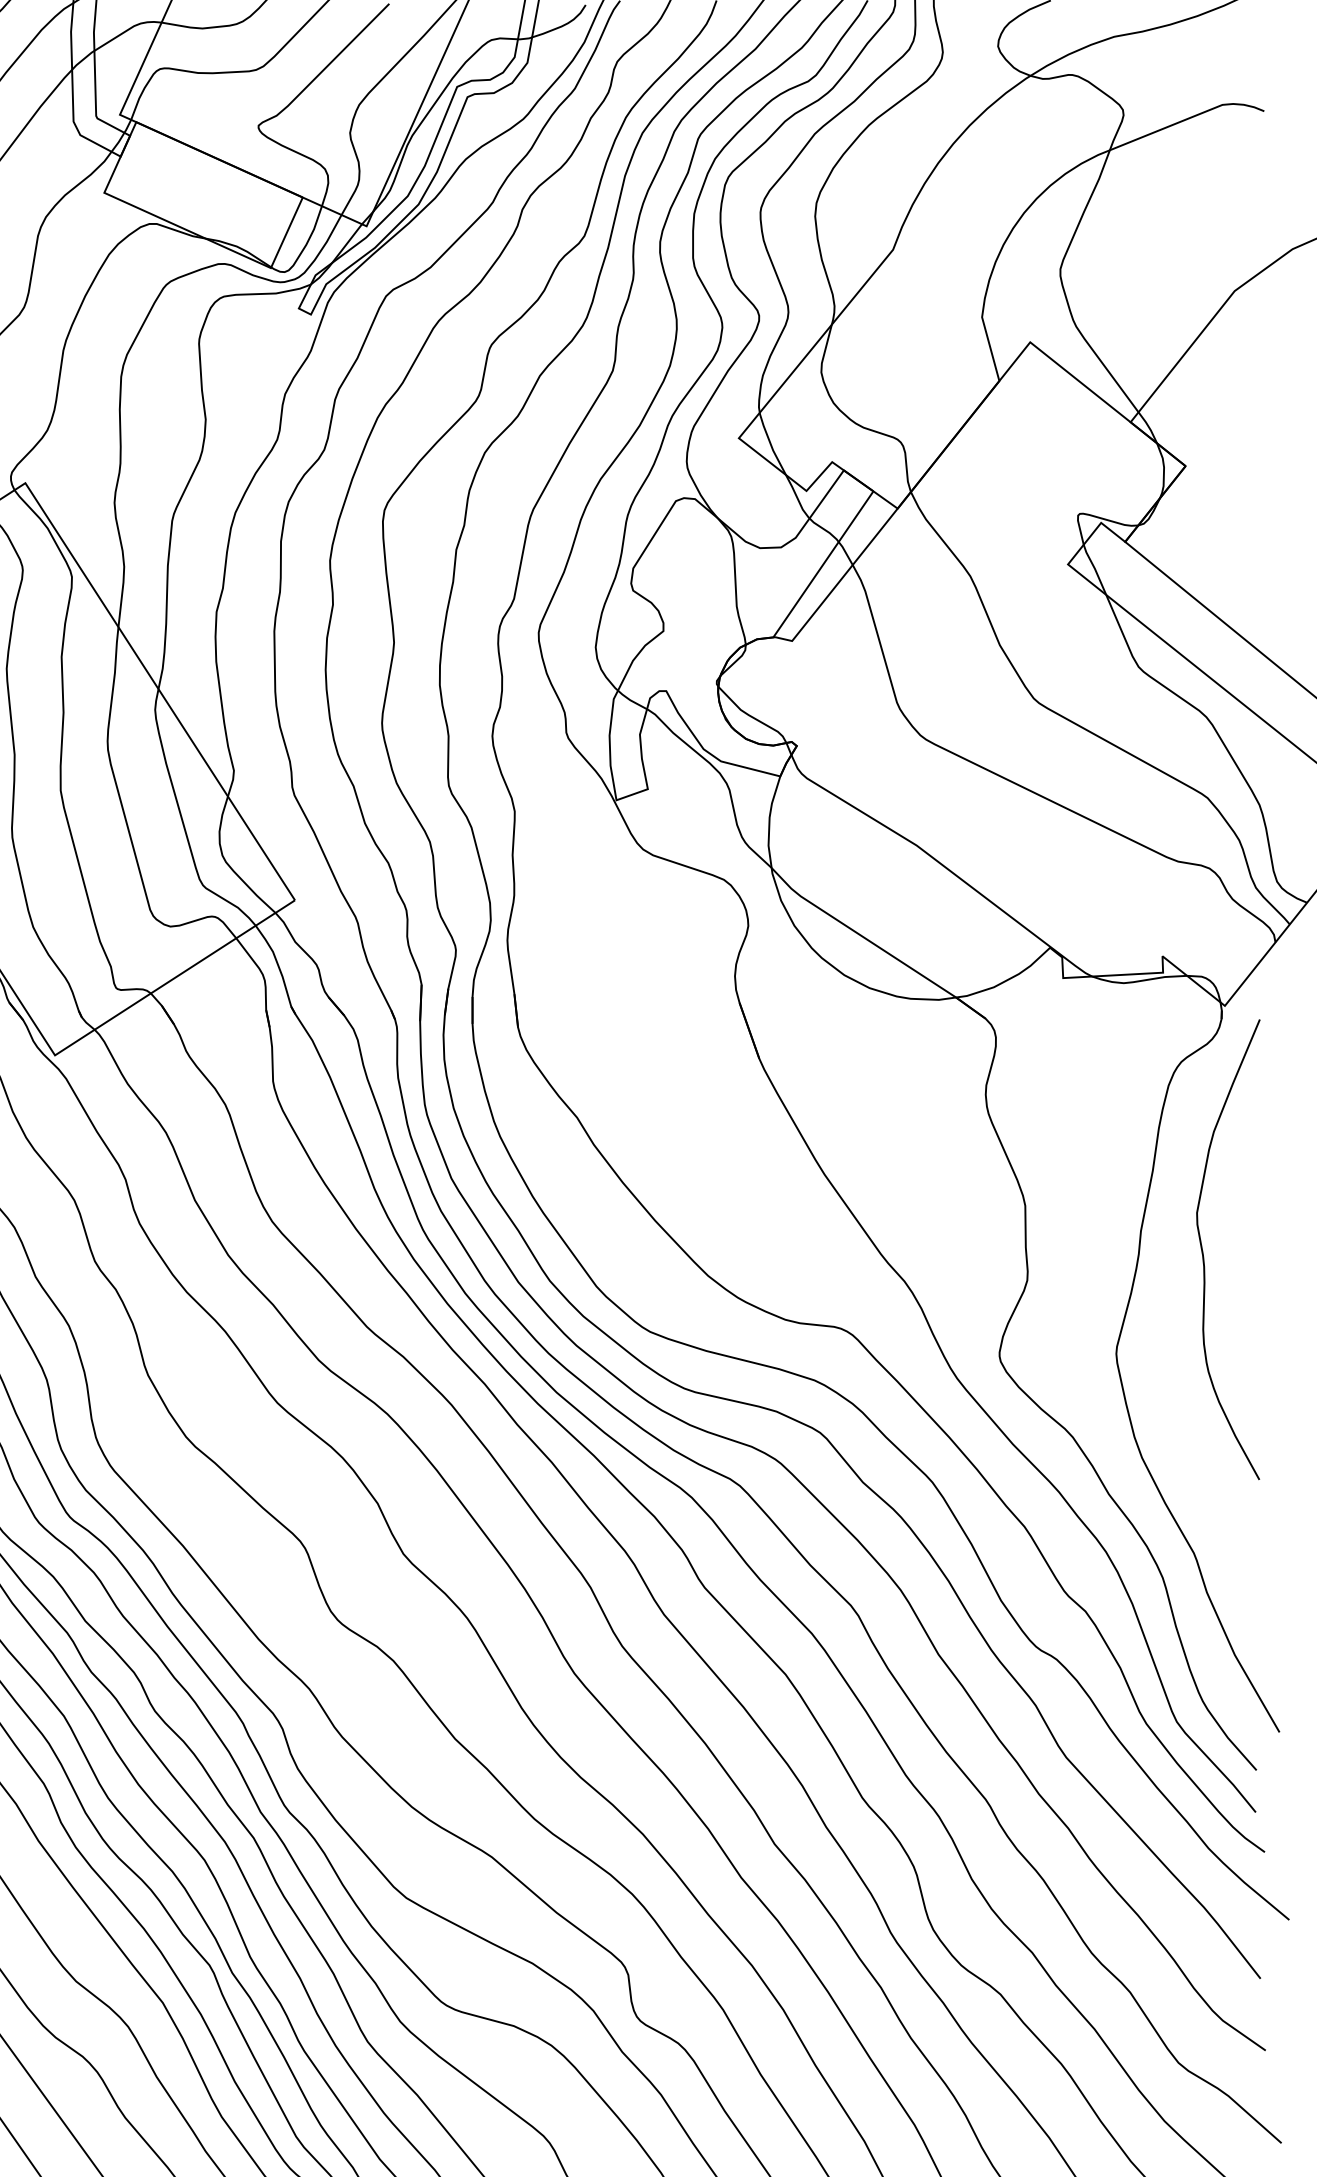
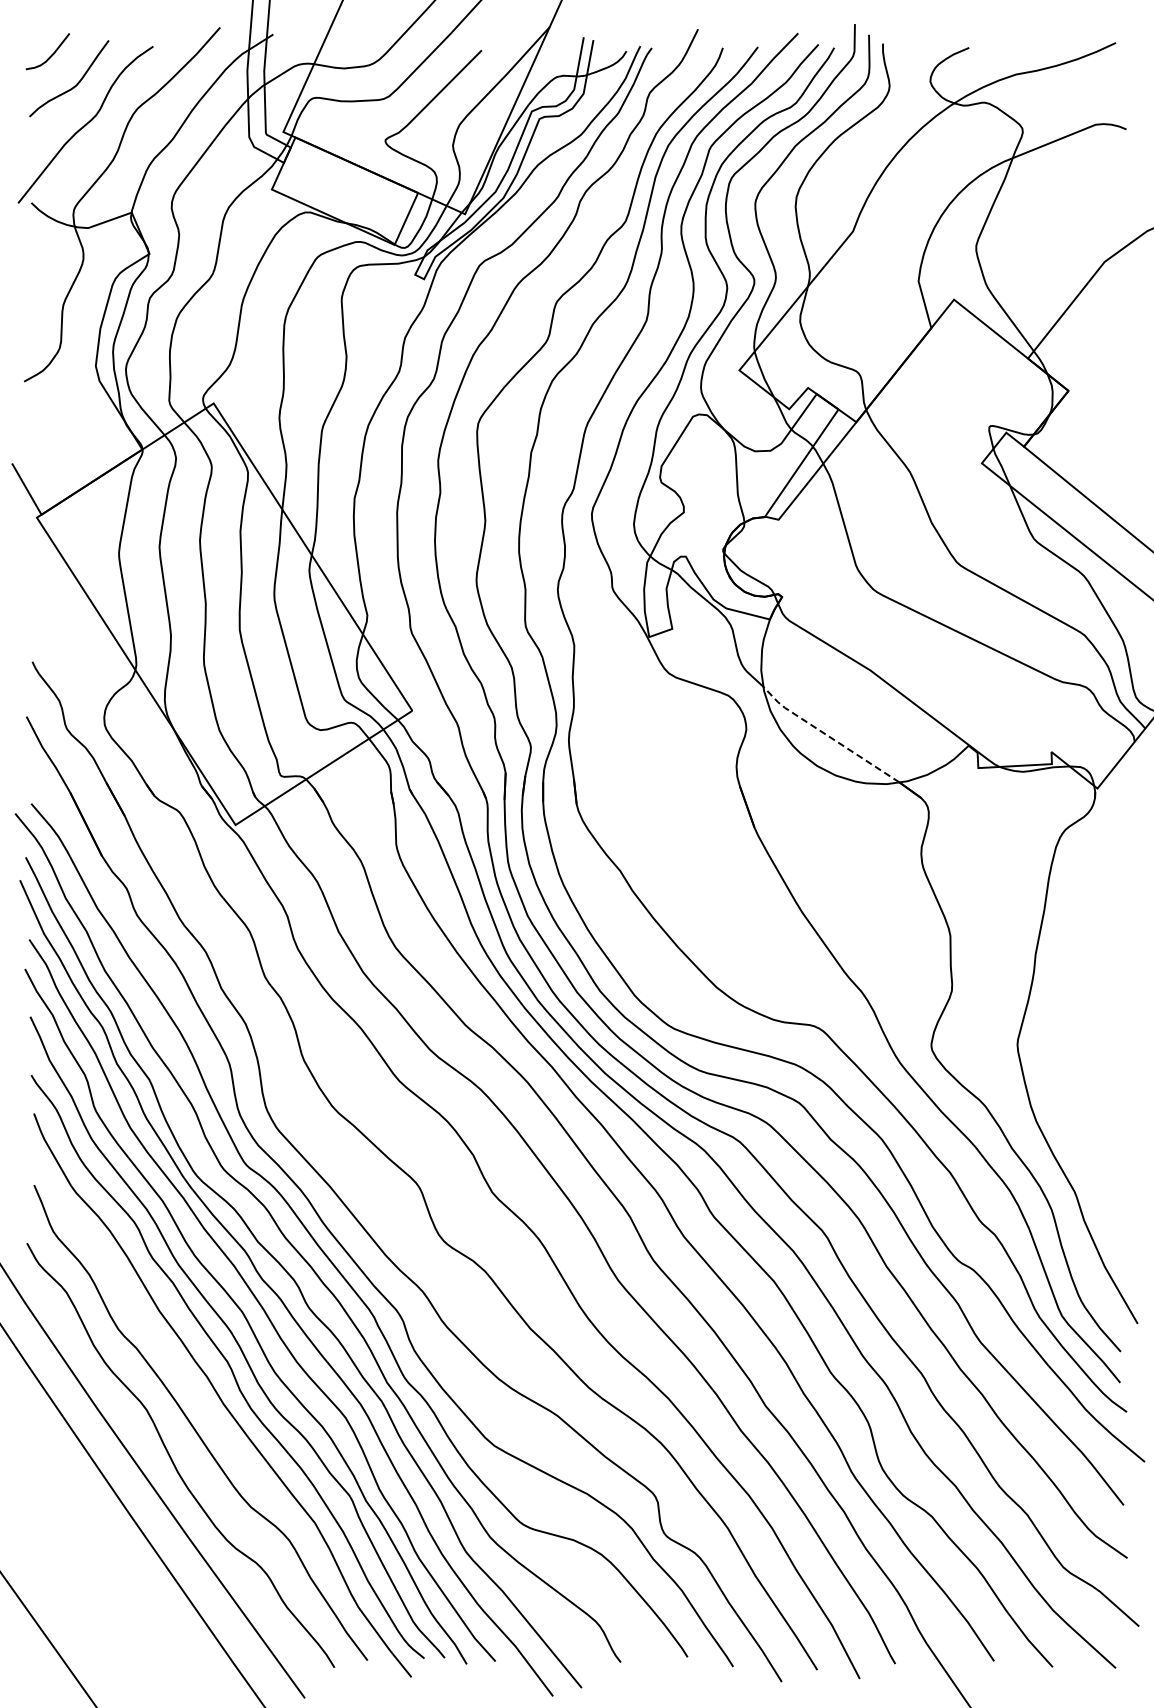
line: (858, 933) -> (827, 735), solid -> dashed
curve: (1204, 1254) -> (1082, 971), removed

